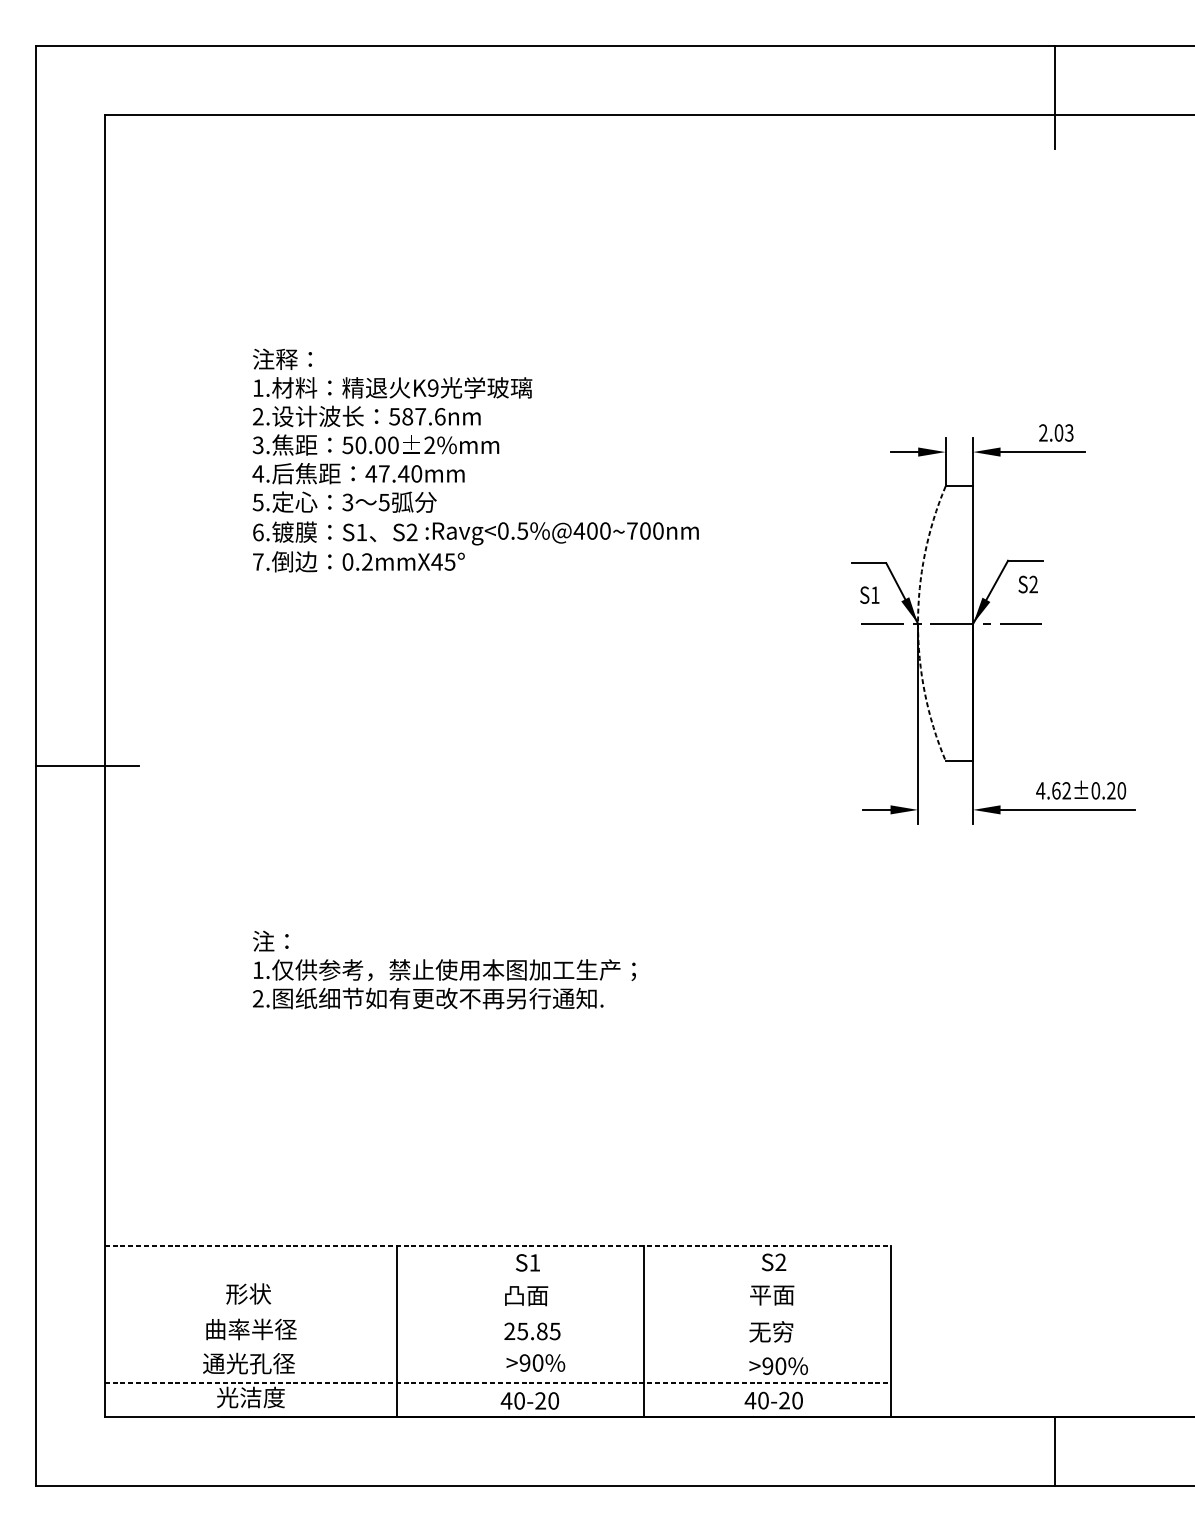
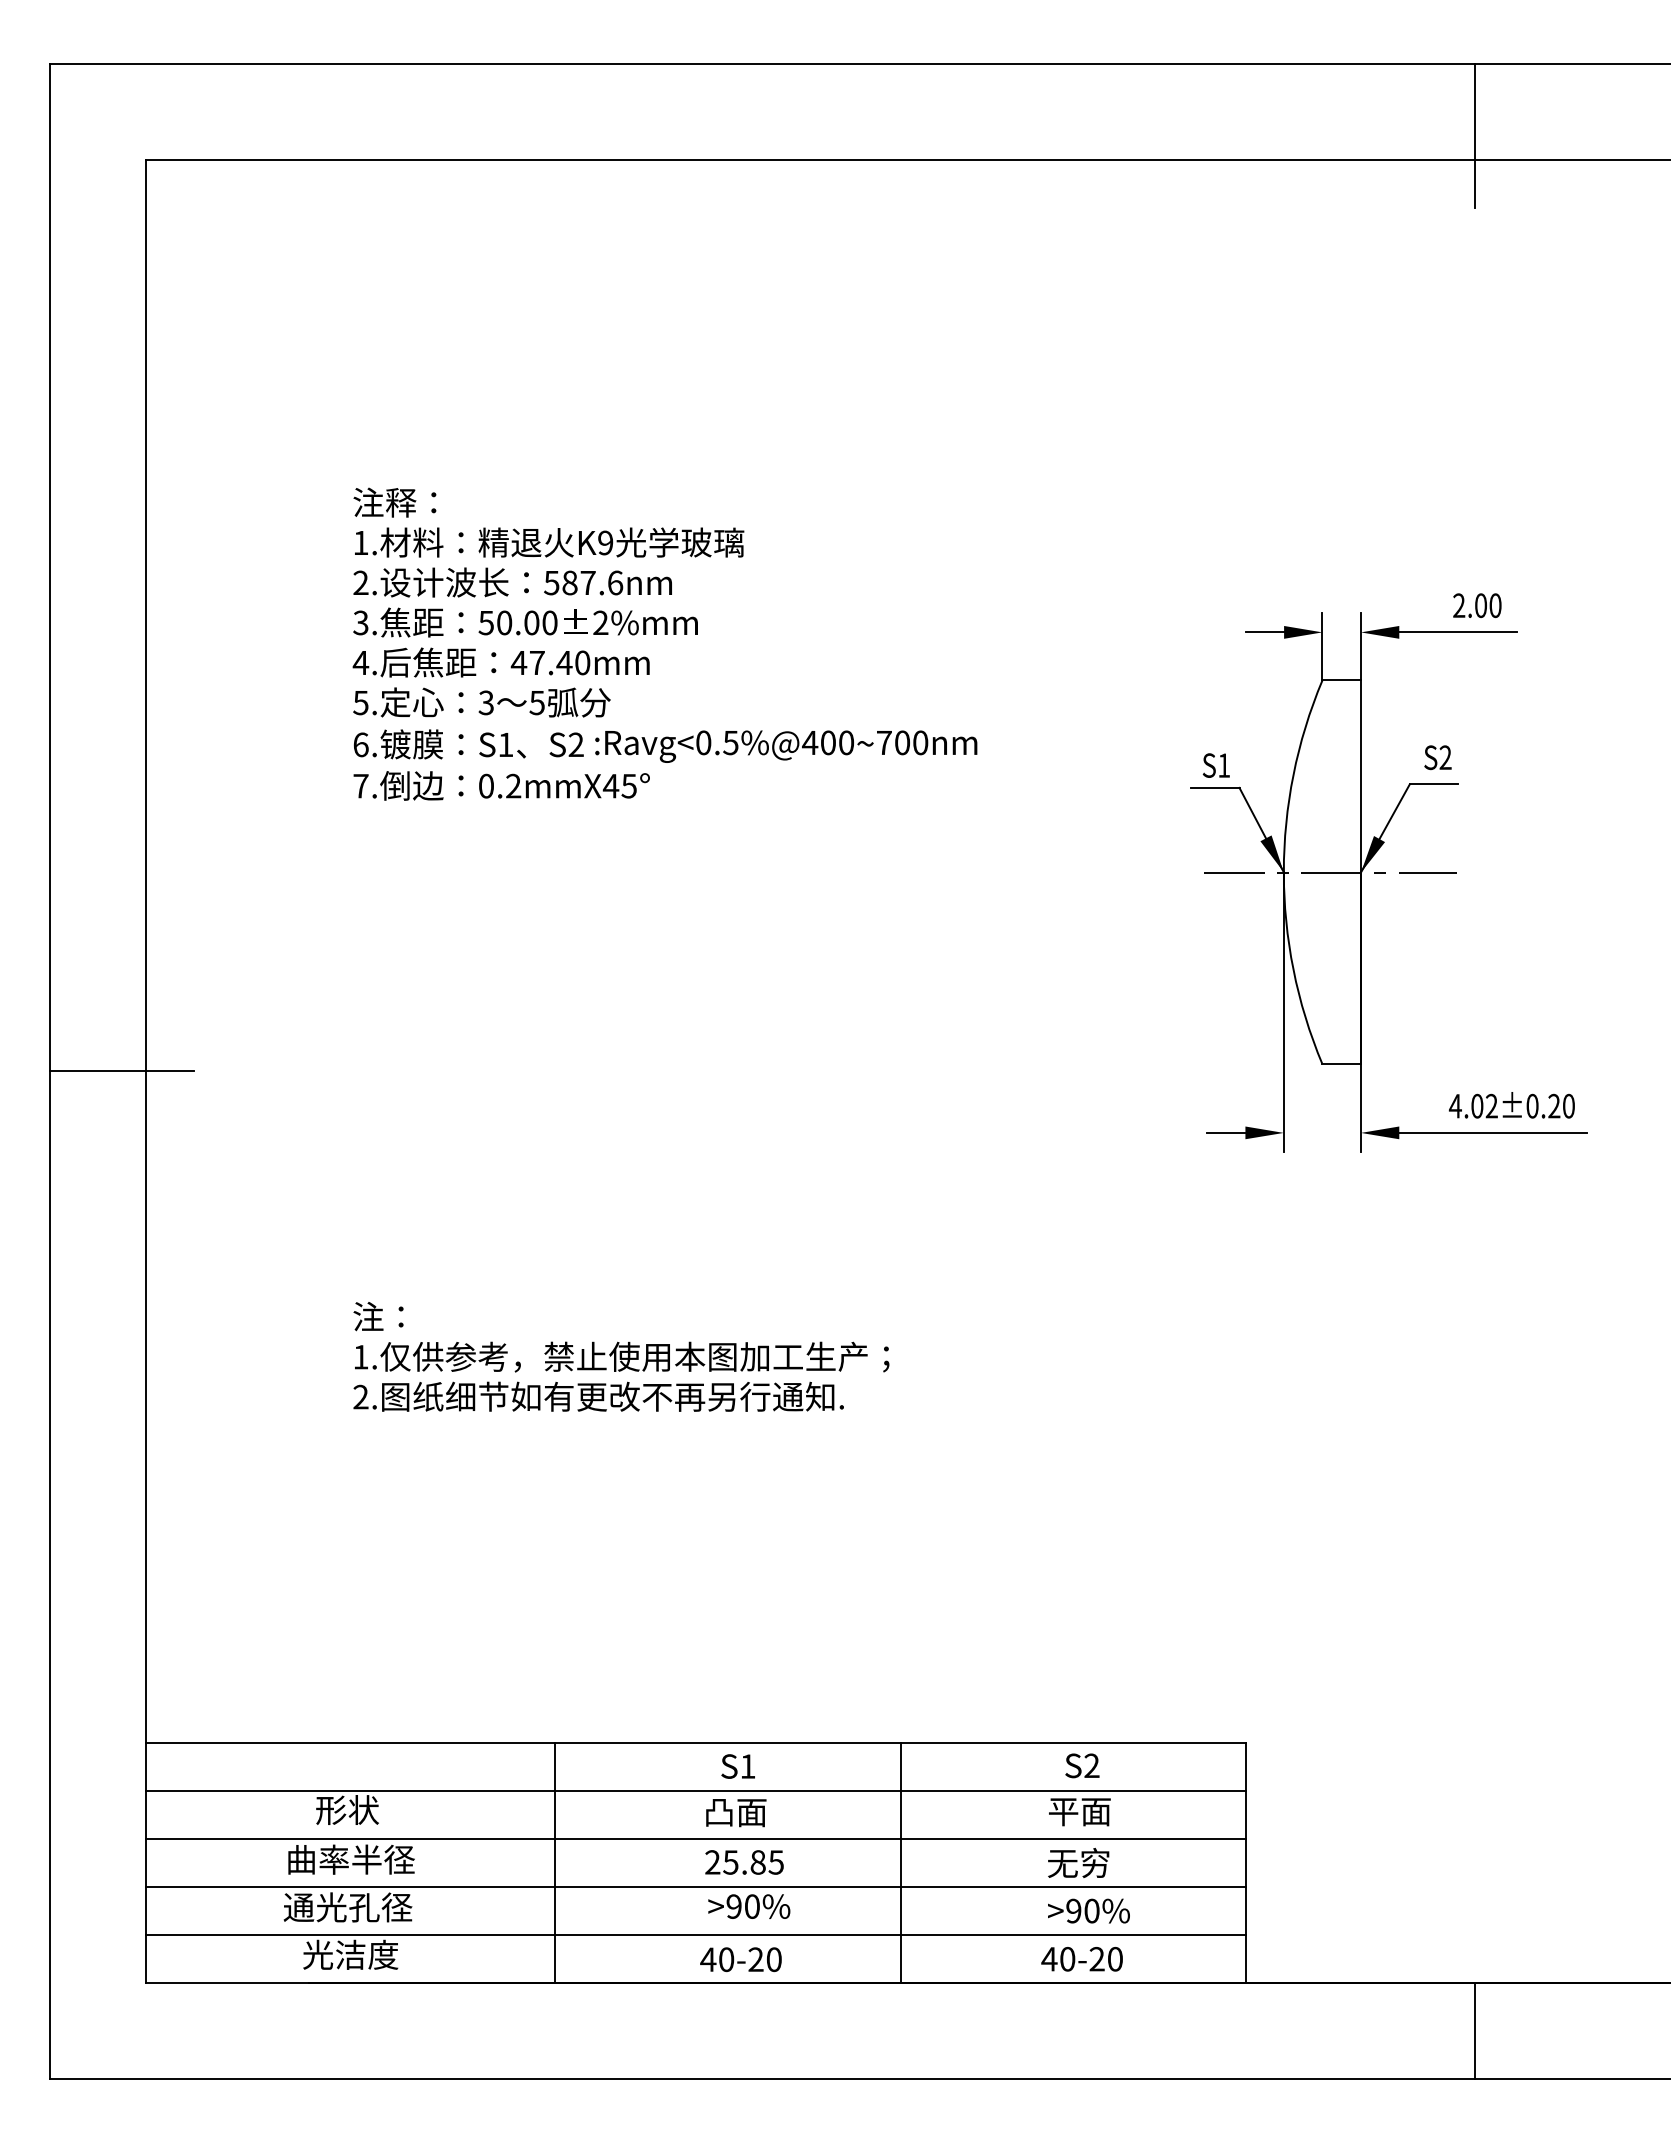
text: (1069, 432) -> (1495, 605), 2.03 -> 2.00
text: (1027, 584) -> (1437, 757), moved
text: (869, 595) -> (1215, 765), moved
arc: (917, 623) -> (1283, 872), dashed -> solid
text: (1056, 790) -> (1477, 1105), 4.62±0.20 -> 4.02±0.20
line: (498, 1245) -> (696, 1742), dashed -> solid
line: (497, 1280) -> (695, 1790), added
line: (497, 1314) -> (695, 1838), added
line: (497, 1348) -> (695, 1886), added
line: (498, 1382) -> (696, 1934), dashed -> solid

